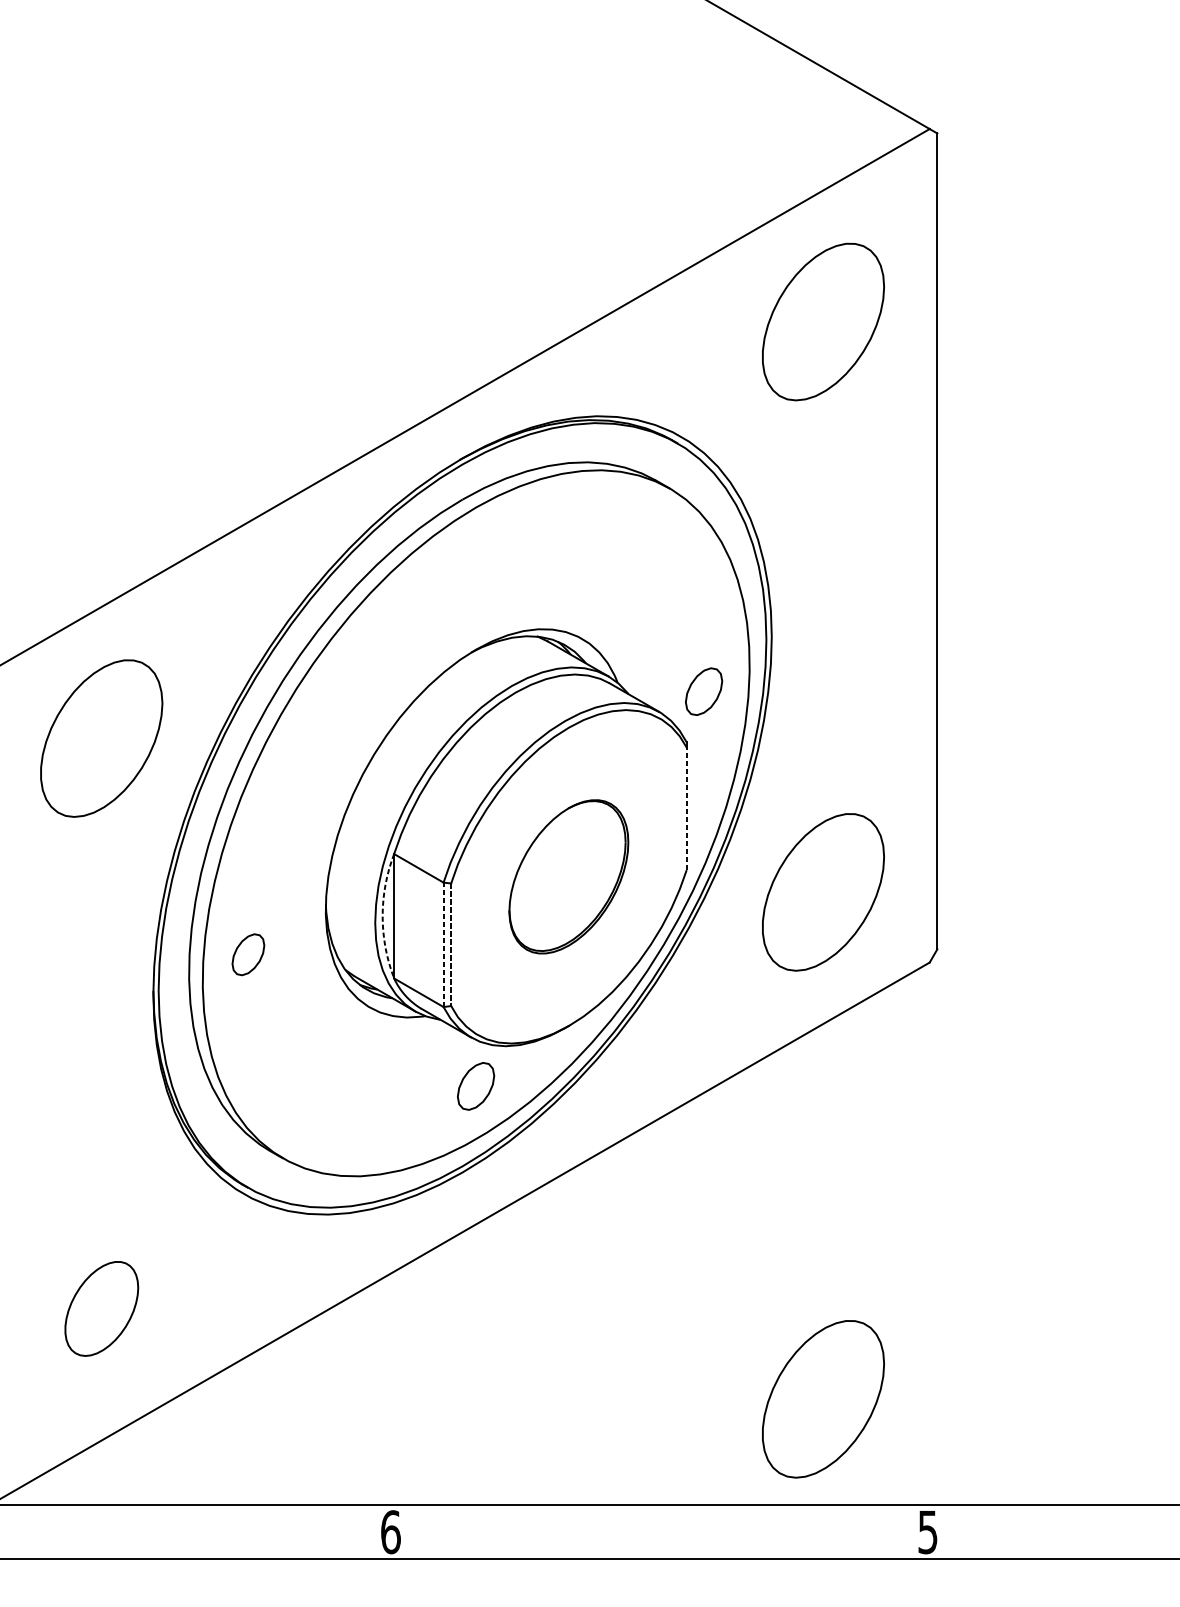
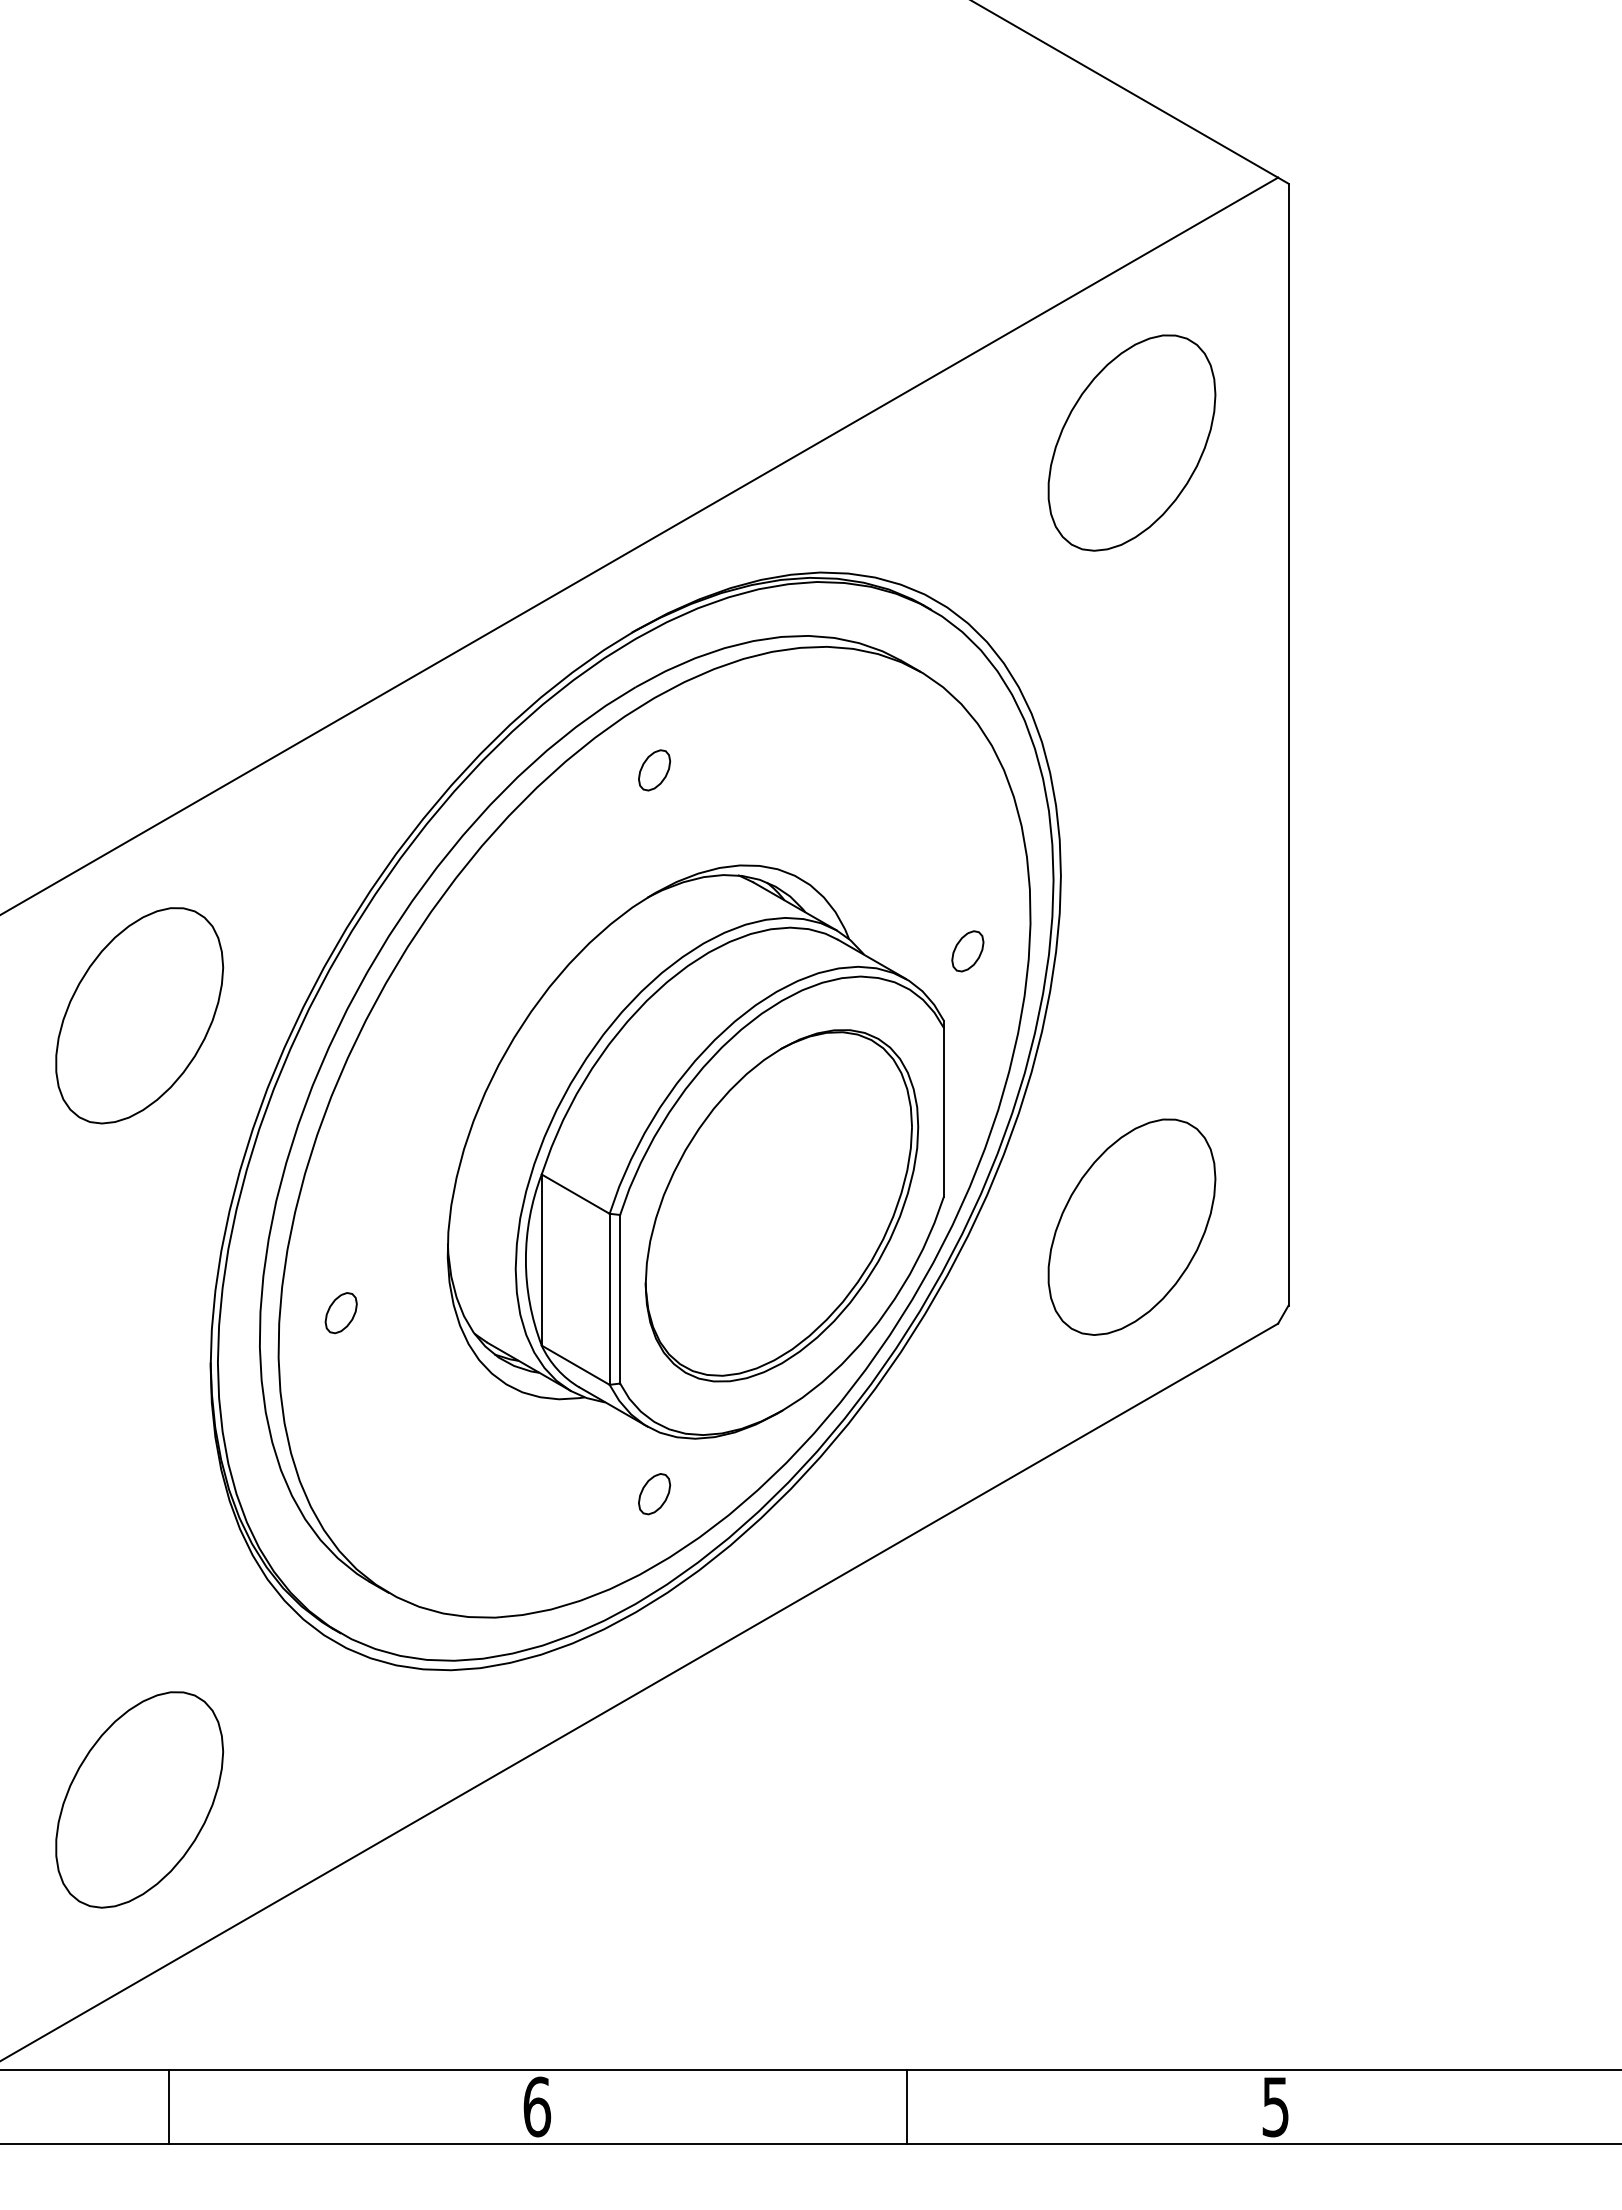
part: (476, 560) -> (654, 770), added
part: (703, 691) -> (967, 951), size x0.62
line: (686, 808) -> (943, 1111), dashed -> solid
part: (568, 876) -> (781, 1205), size x1.67
arc: (382, 916) -> (525, 1260), dashed -> solid
line: (443, 944) -> (609, 1299), dashed -> solid
line: (451, 944) -> (620, 1299), dashed -> solid
part: (247, 955) -> (340, 1313), size x0.71
part: (476, 1086) -> (654, 1494), size x0.62
part: (101, 1308) -> (139, 1799), size x1.67
part: (823, 1398) -> (1131, 1923), removed
line: (122, 1531) -> (168, 2106), added
line: (660, 1531) -> (907, 2106), added

